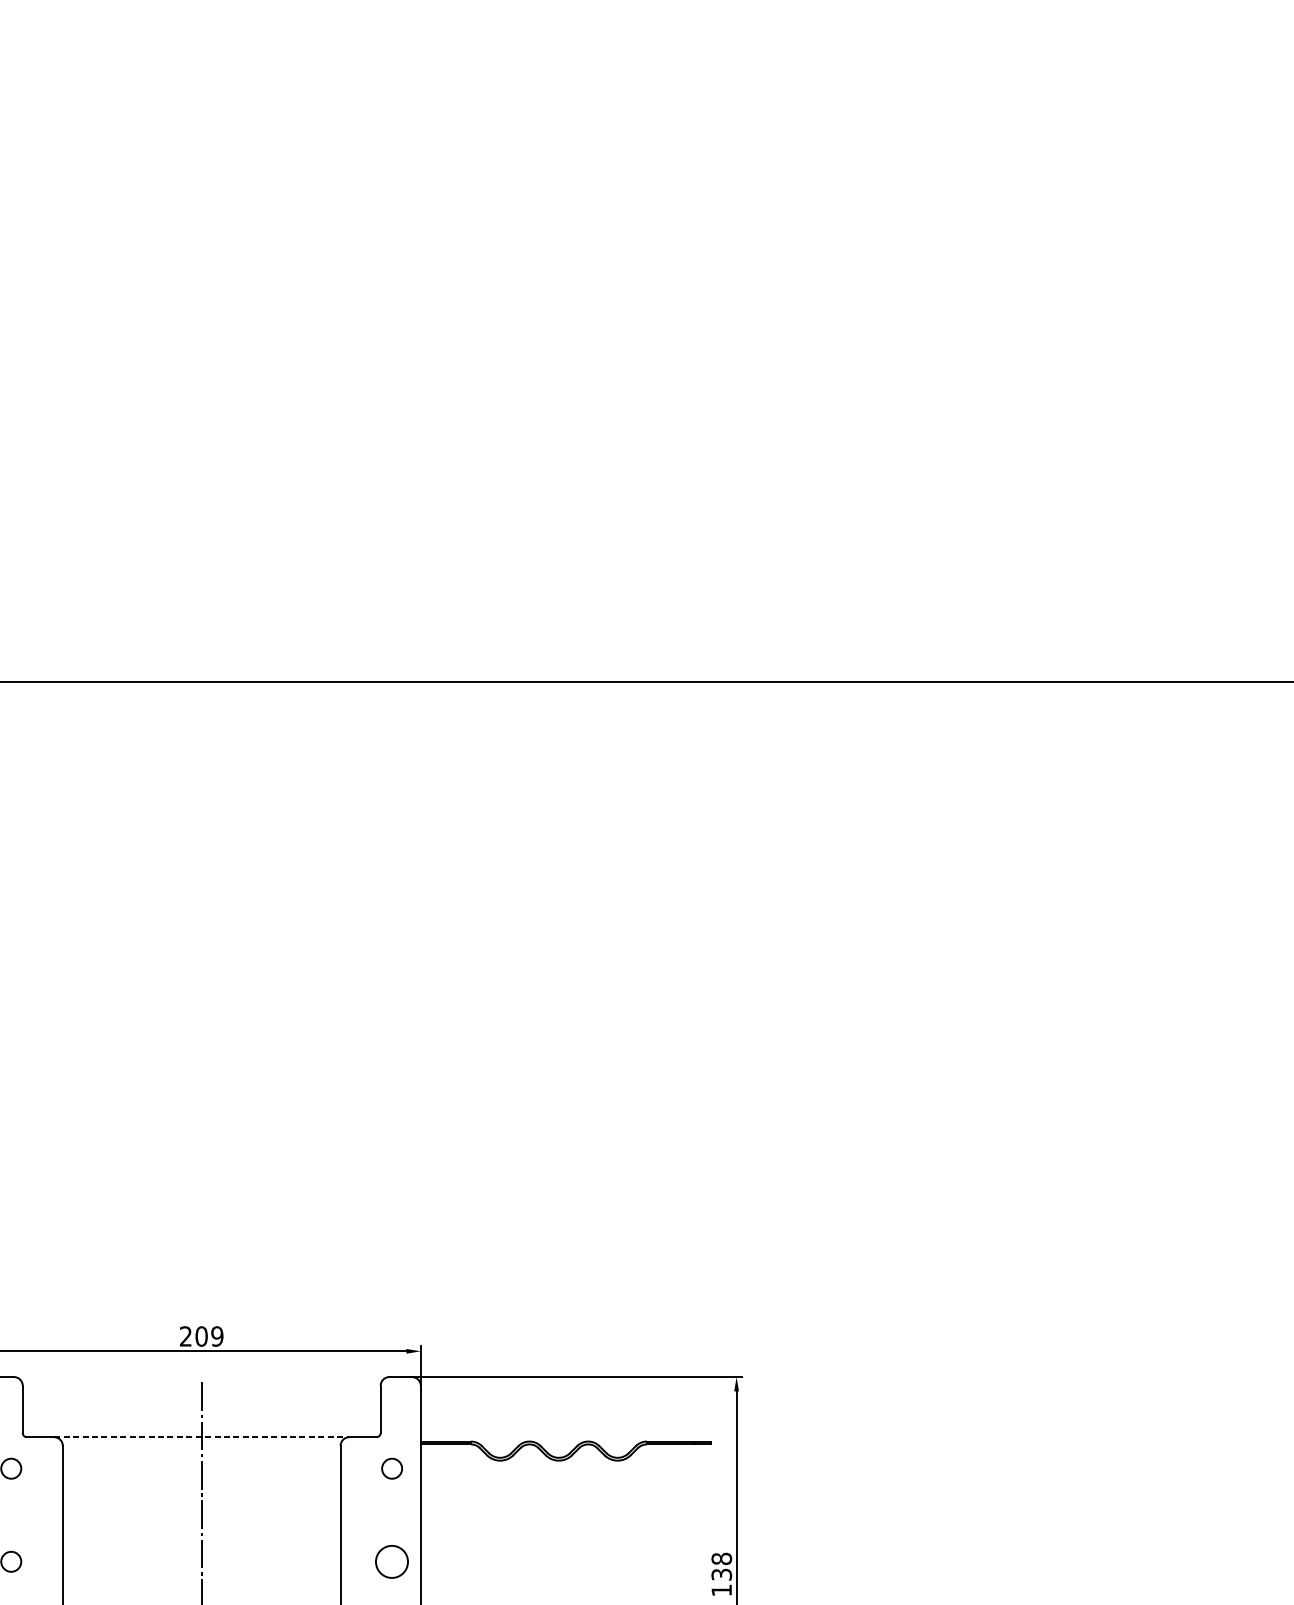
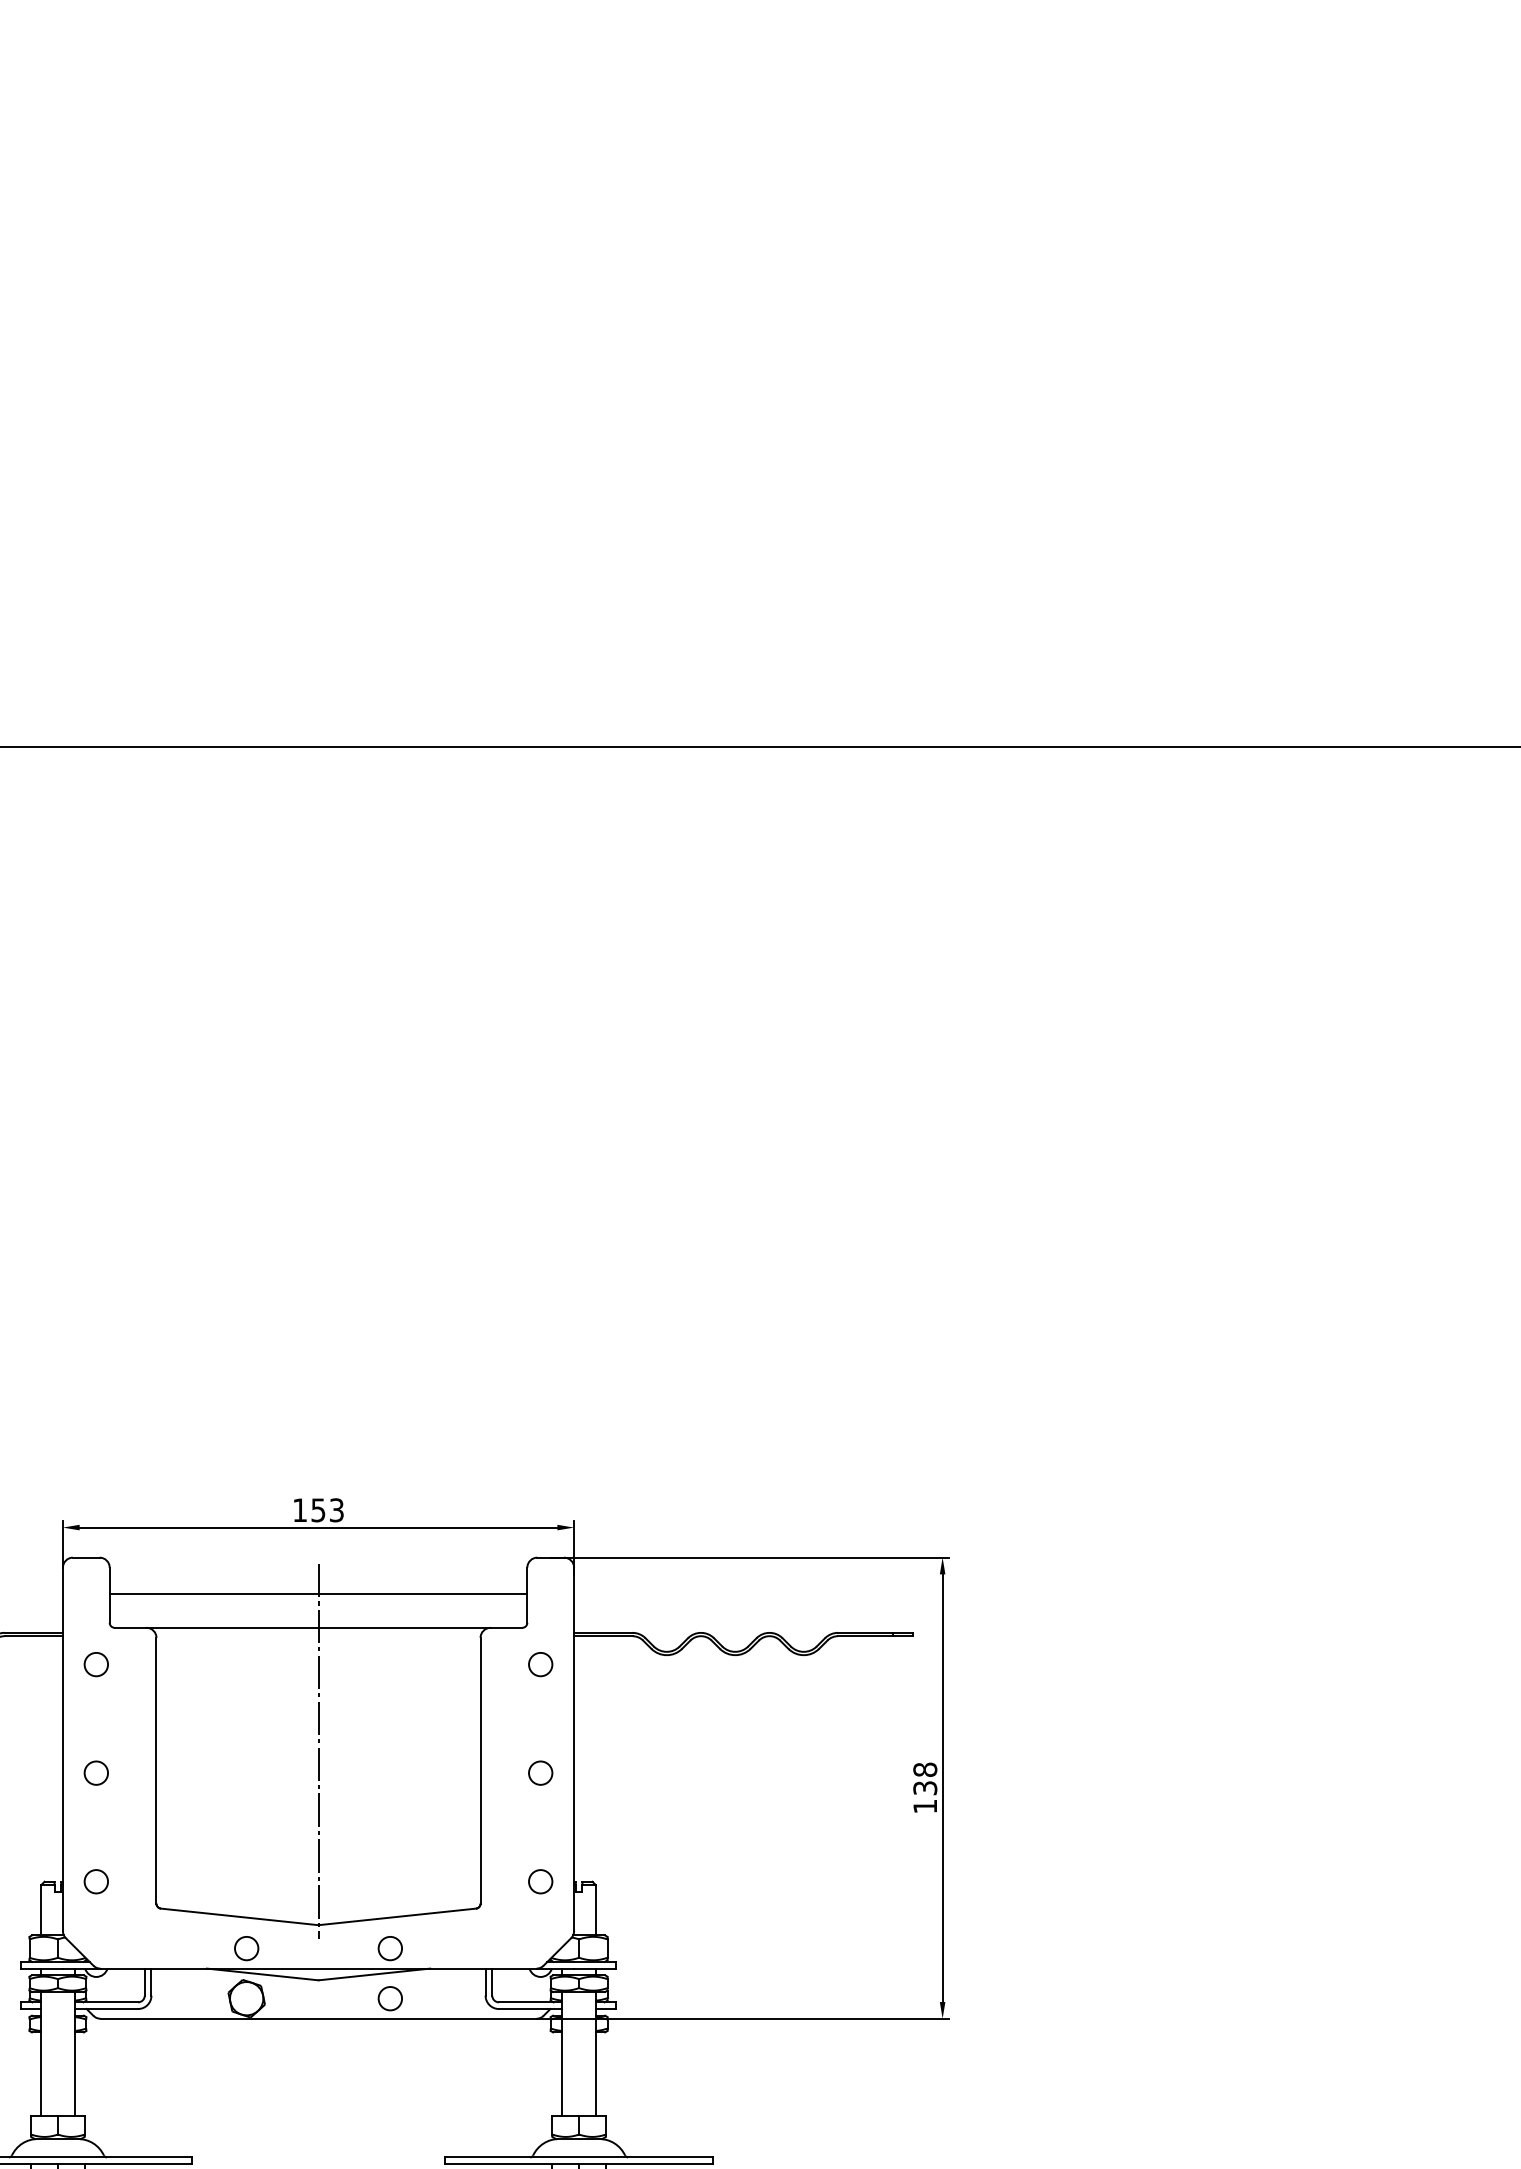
text: (201, 1336) -> (318, 1510), 209 -> 153
line: (201, 1408) -> (318, 1594), added
line: (202, 1436) -> (319, 1627), dashed -> solid
circle: (391, 1561) -> (540, 1772), size x0.62

